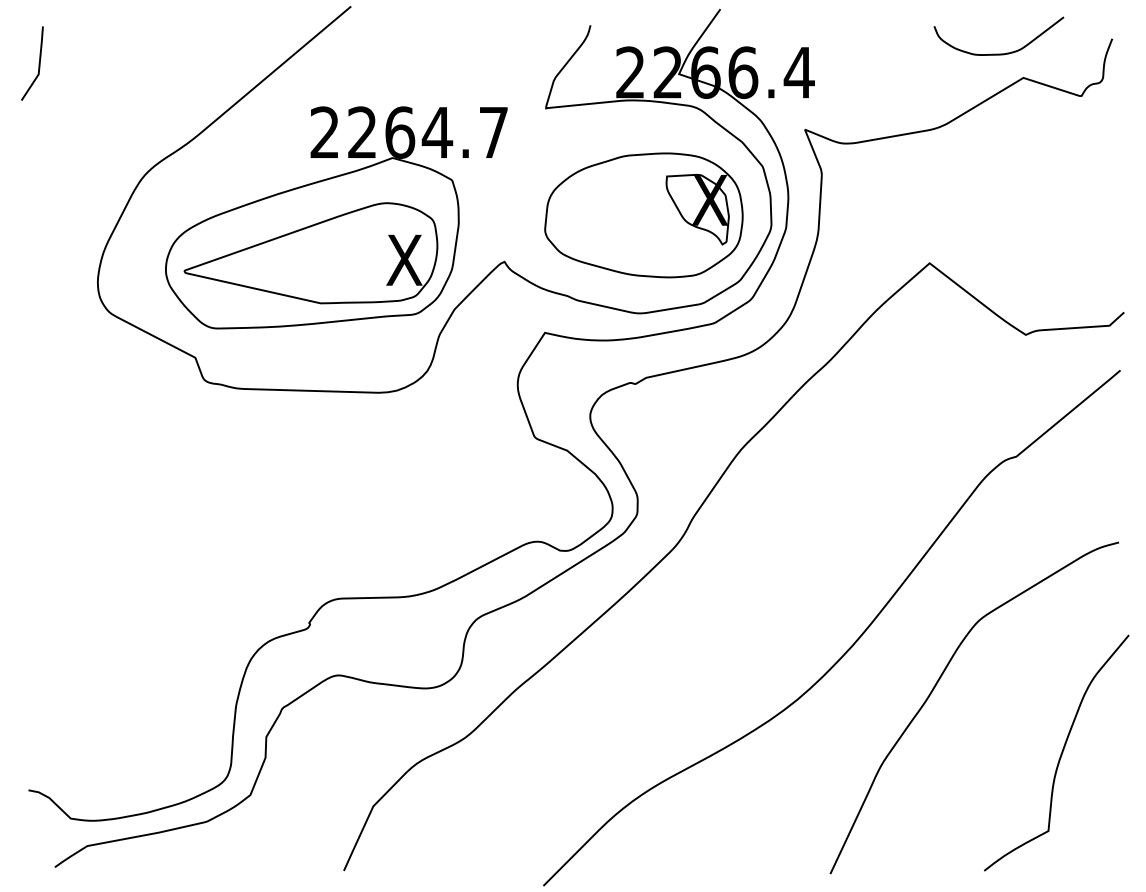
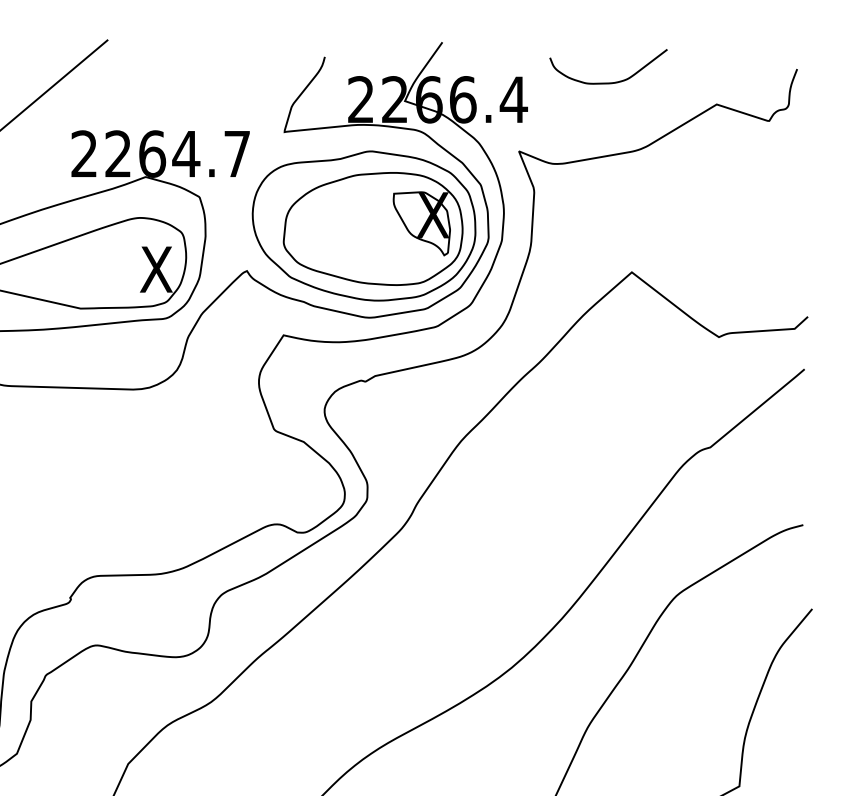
curve: (998, 53) -> (608, 82), moved
part: (633, 211) -> (363, 225), added

